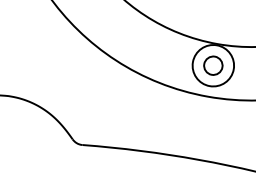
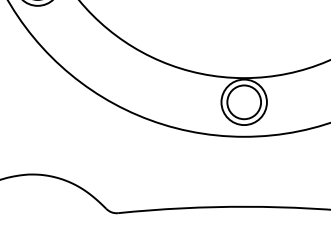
circle: (213, 65) -> (244, 102), size x1.67

